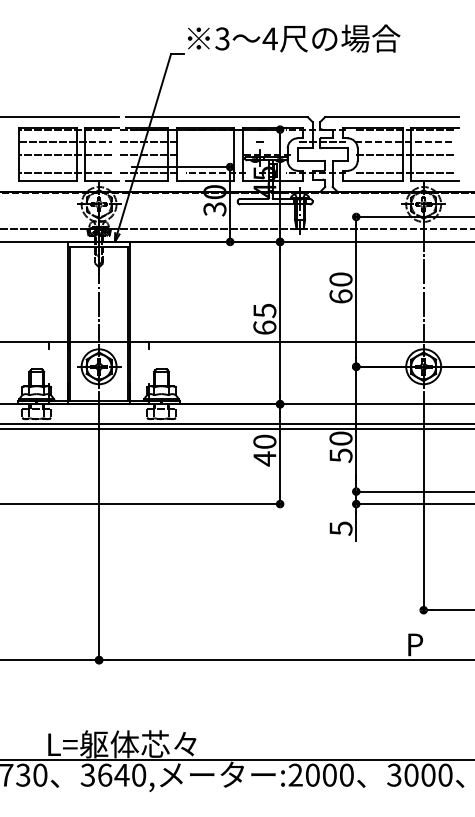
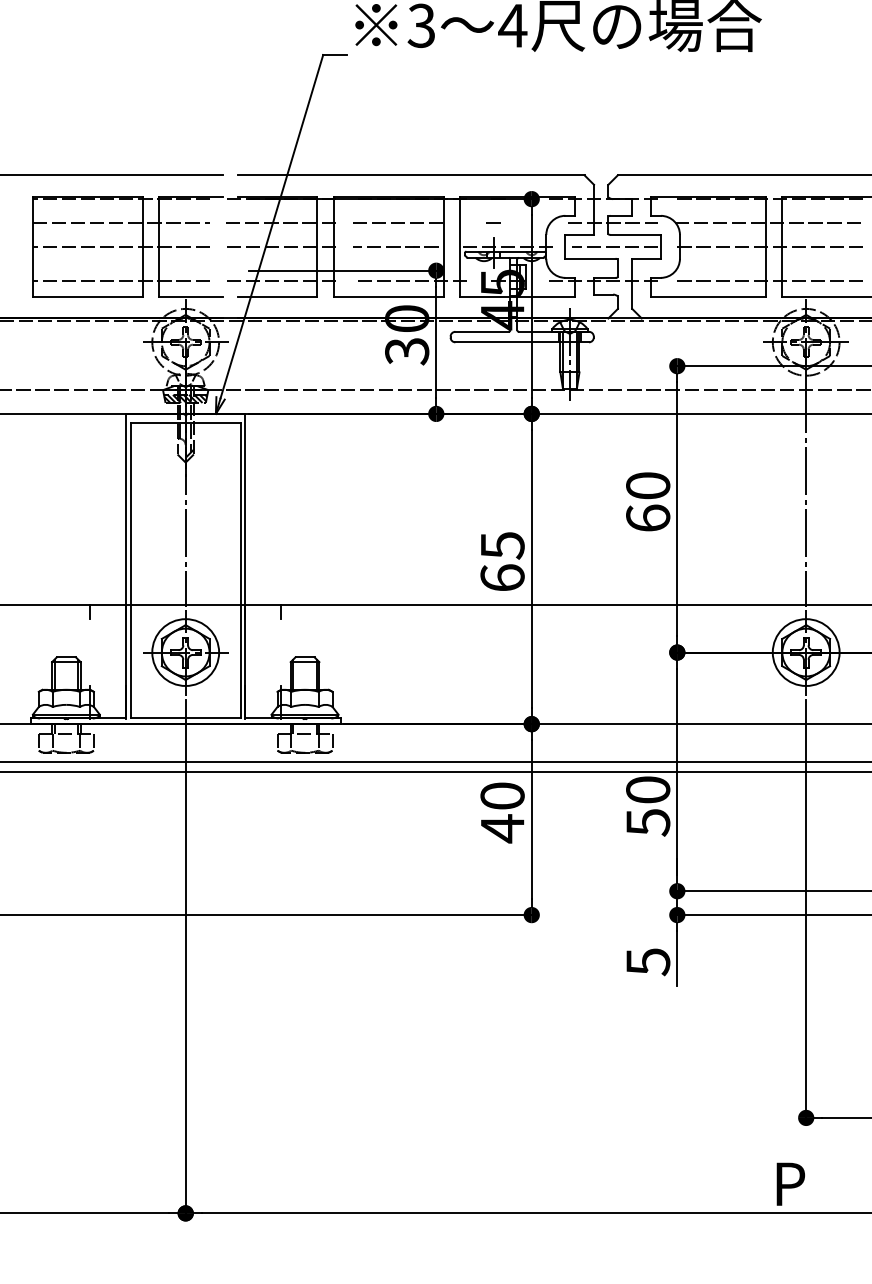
line: (209, 142) -> (396, 223), added
line: (208, 154) -> (394, 246), added
line: (323, 154) -> (614, 246), added

